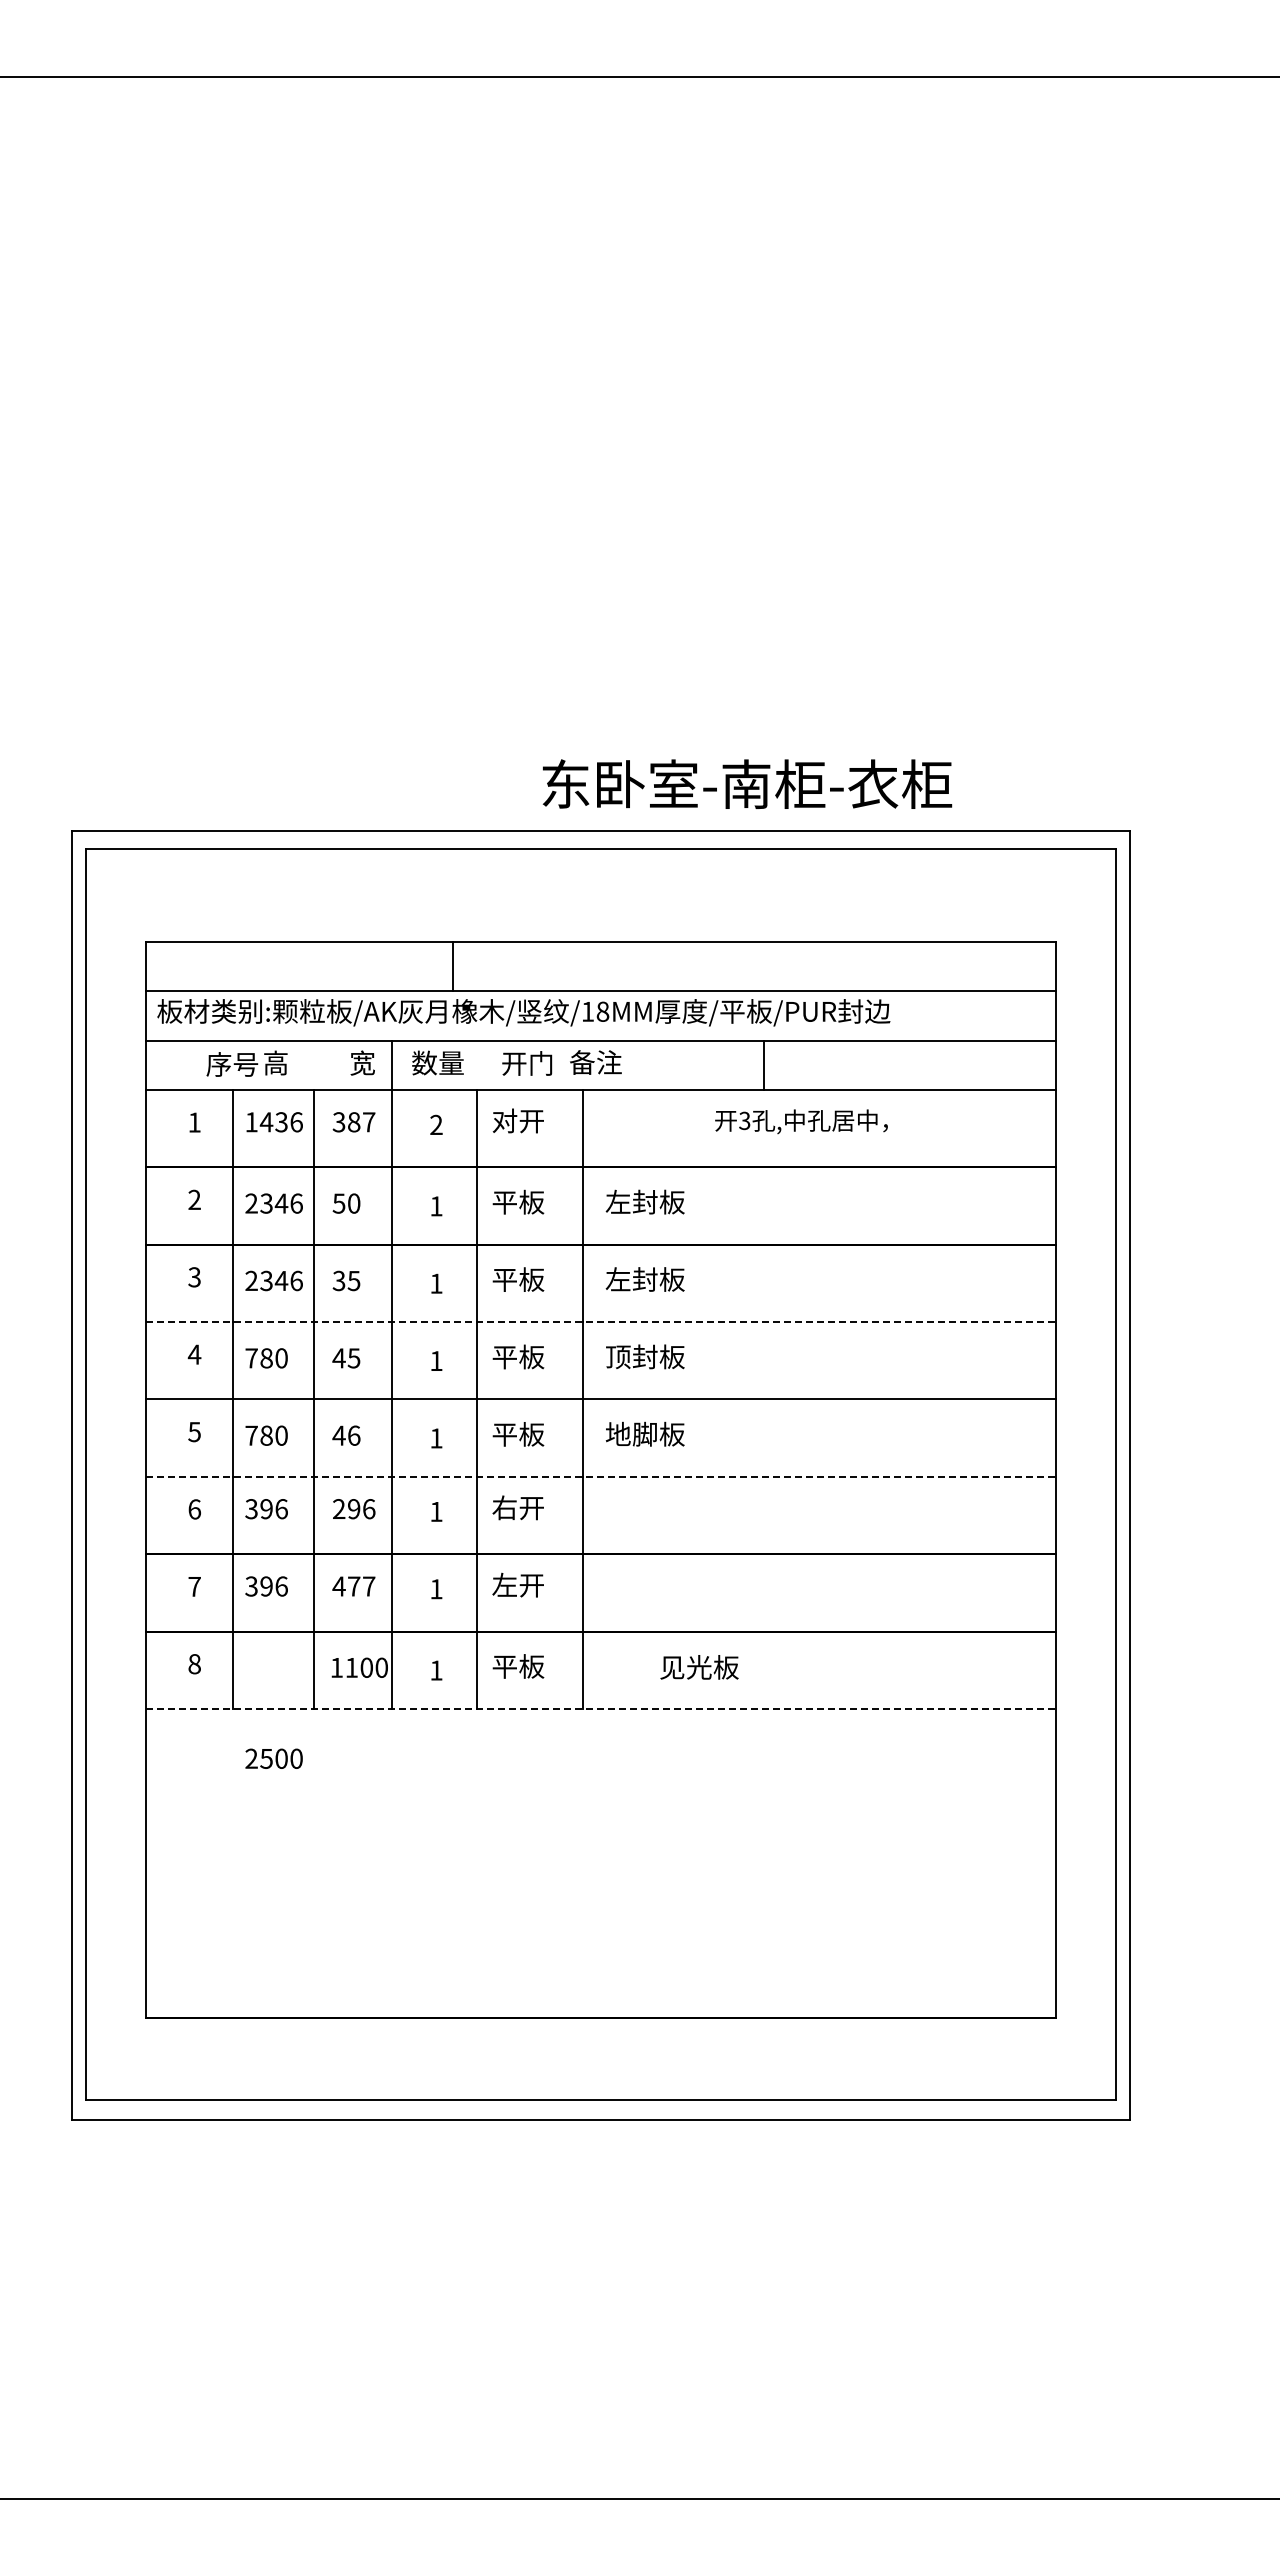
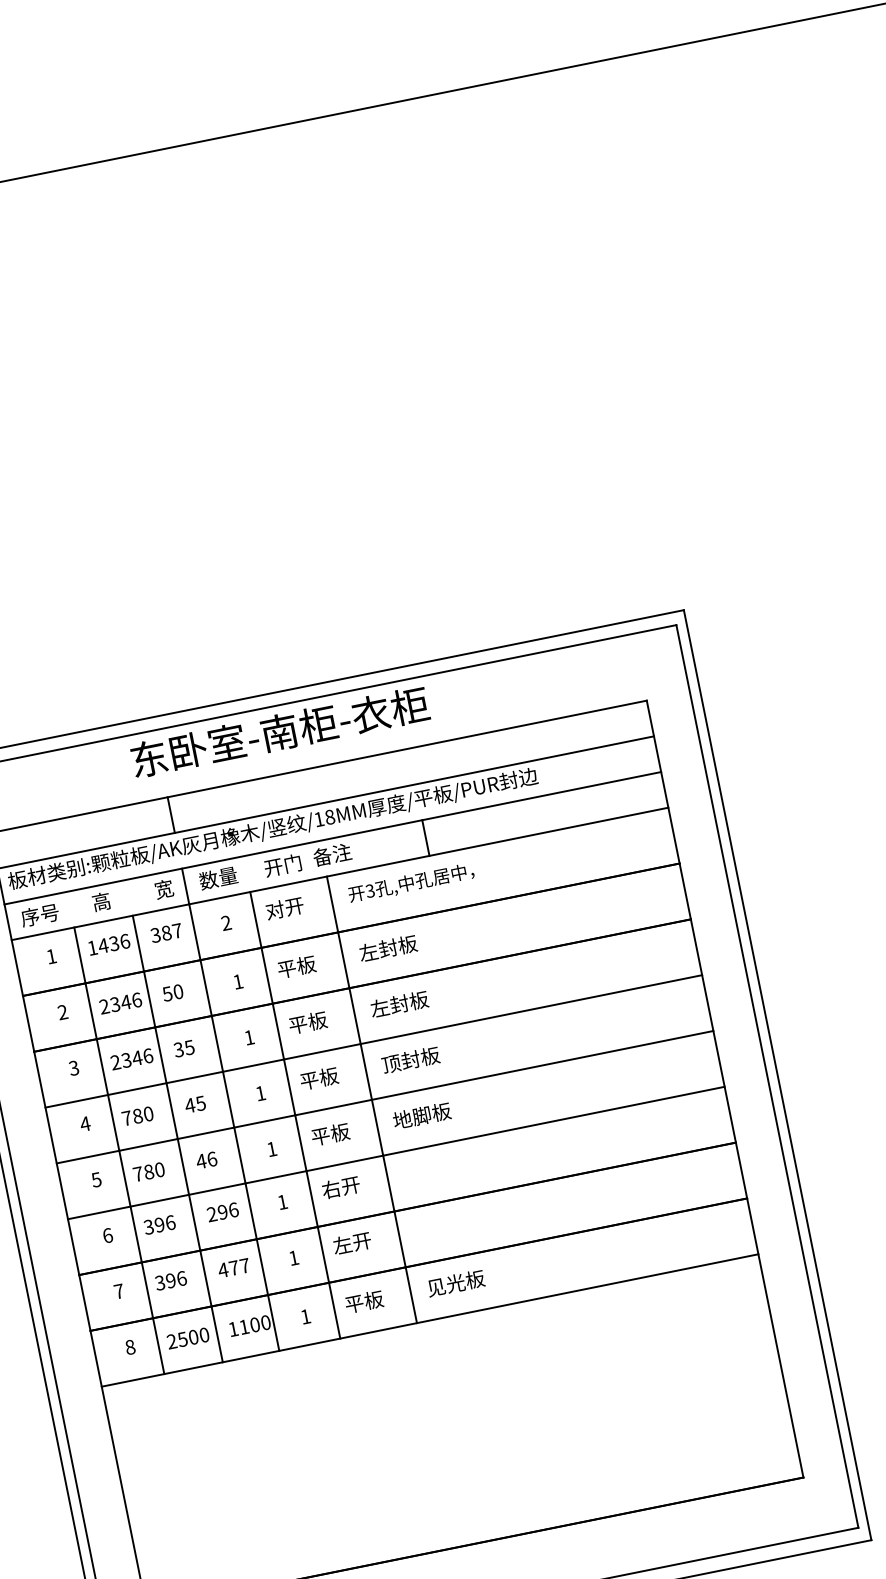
text: (747, 783) -> (280, 731), moved
line: (453, 966) -> (171, 815), moved
text: (232, 1064) -> (40, 915), moved
line: (764, 1064) -> (426, 837), moved
text: (801, 1121) -> (411, 883), moved
line: (601, 1322) -> (374, 1041), dashed -> solid
line: (601, 1476) -> (396, 1152), dashed -> solid
text: (699, 1667) -> (455, 1283), moved
line: (601, 1708) -> (430, 1320), dashed -> solid
text: (273, 1758) -> (187, 1338), moved

